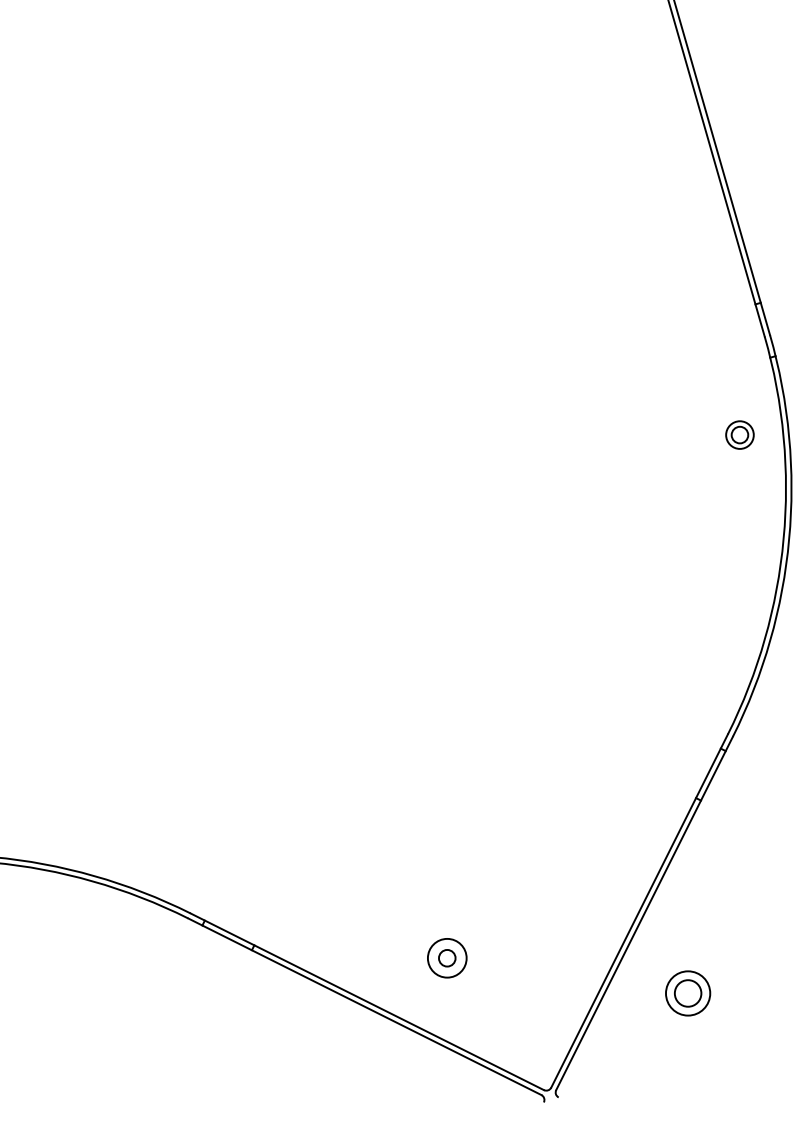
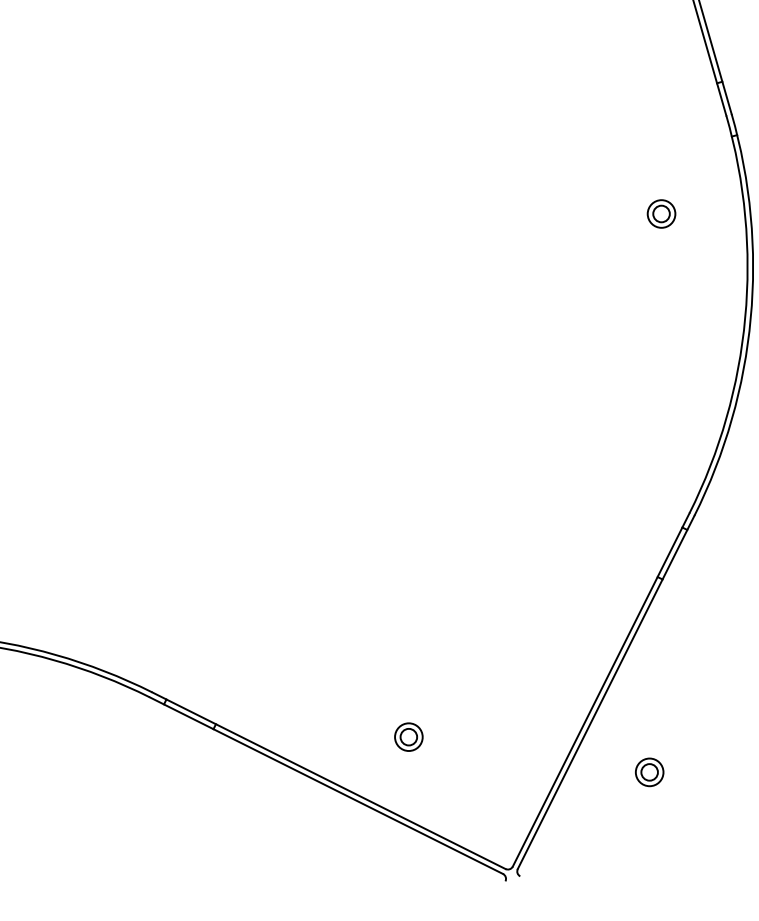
part: (739, 434) -> (661, 213), moved
circle: (447, 958) -> (409, 737), size x0.71
part: (687, 993) -> (649, 772), size x0.62

